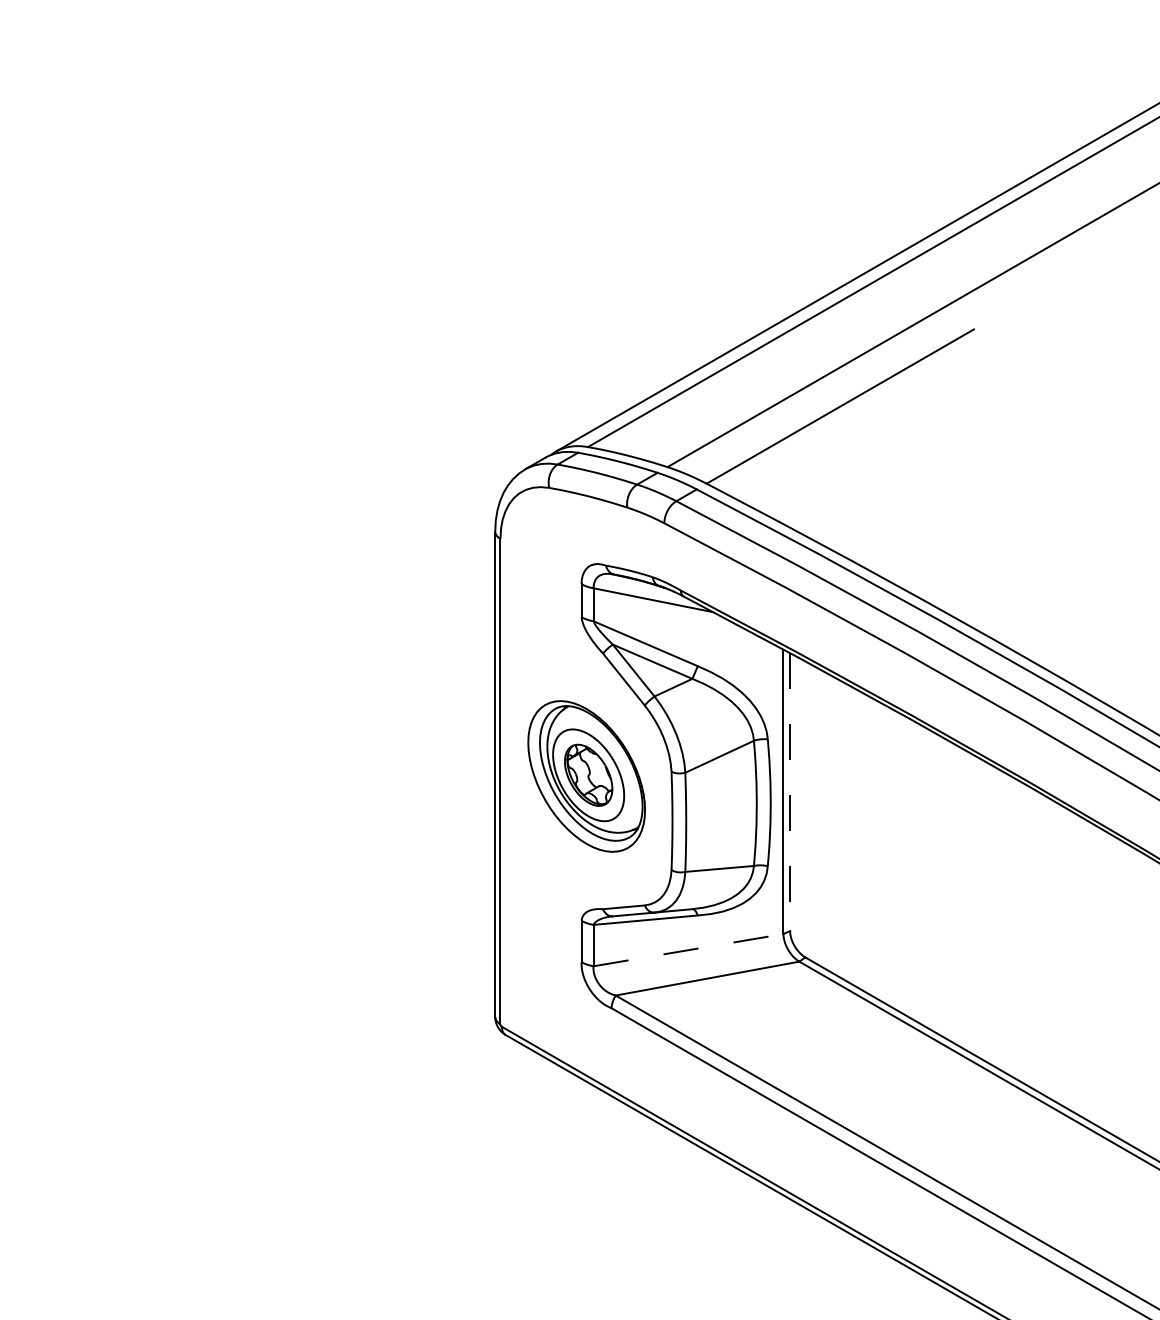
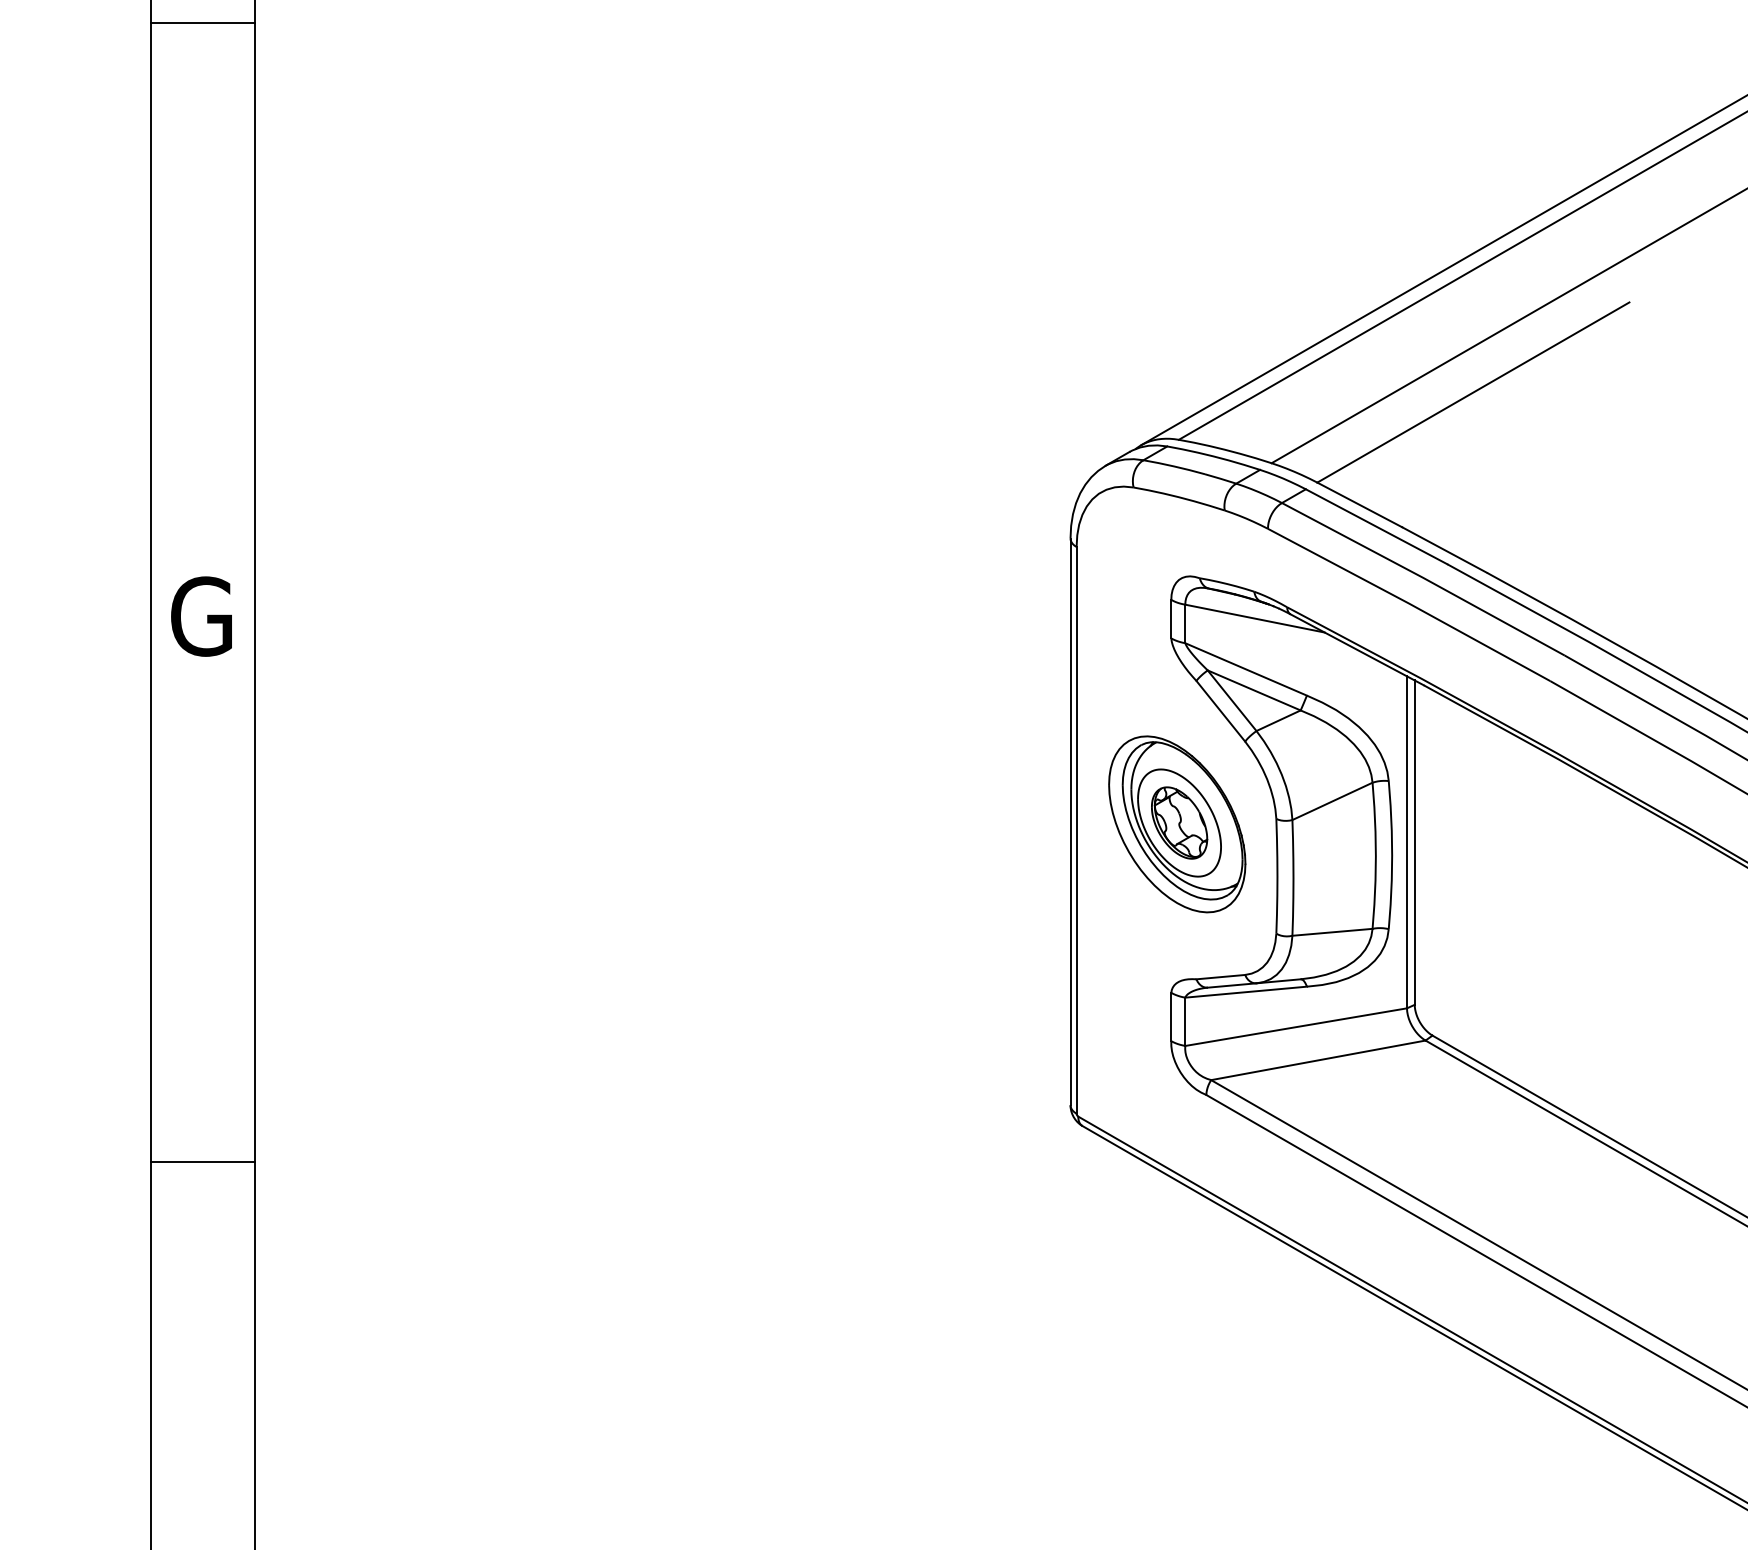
line: (789, 792) -> (1414, 843), dashed -> solid
line: (688, 950) -> (1296, 1027), dashed -> solid

